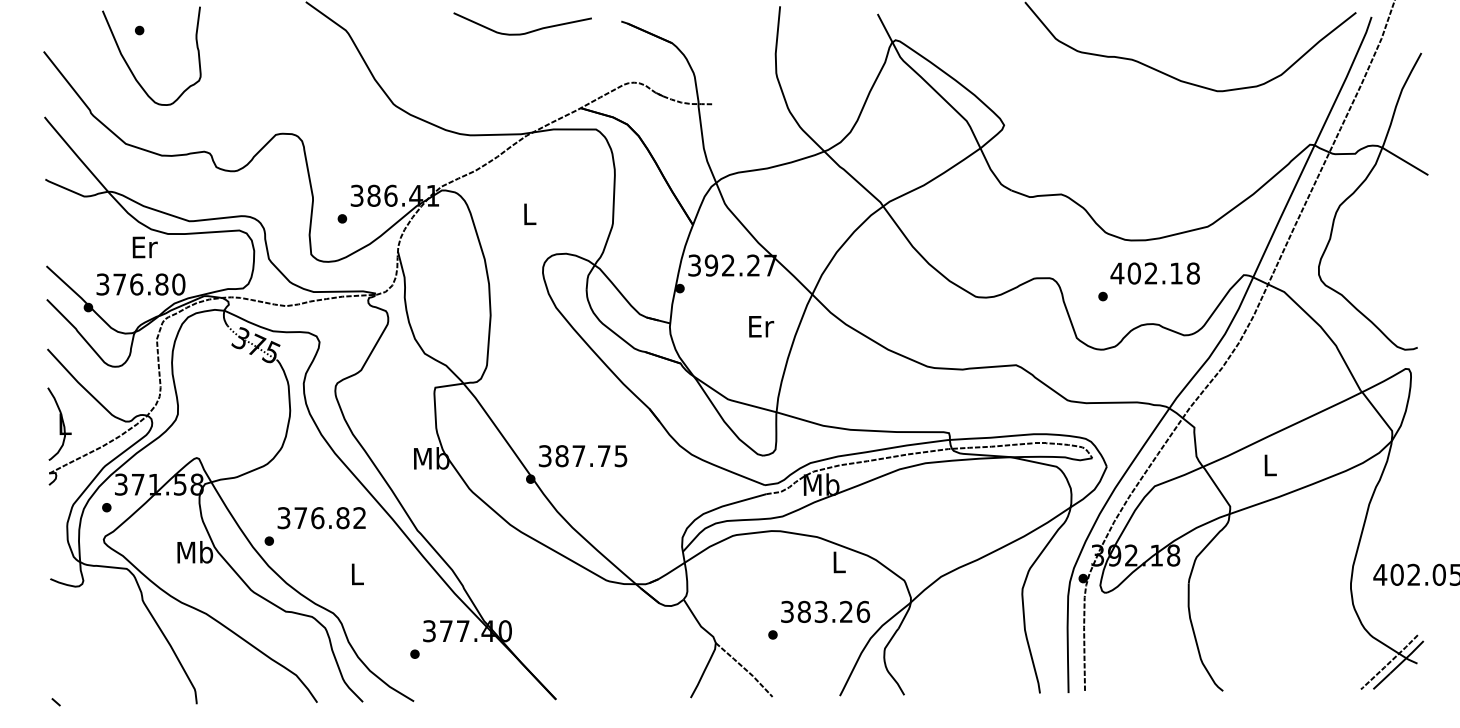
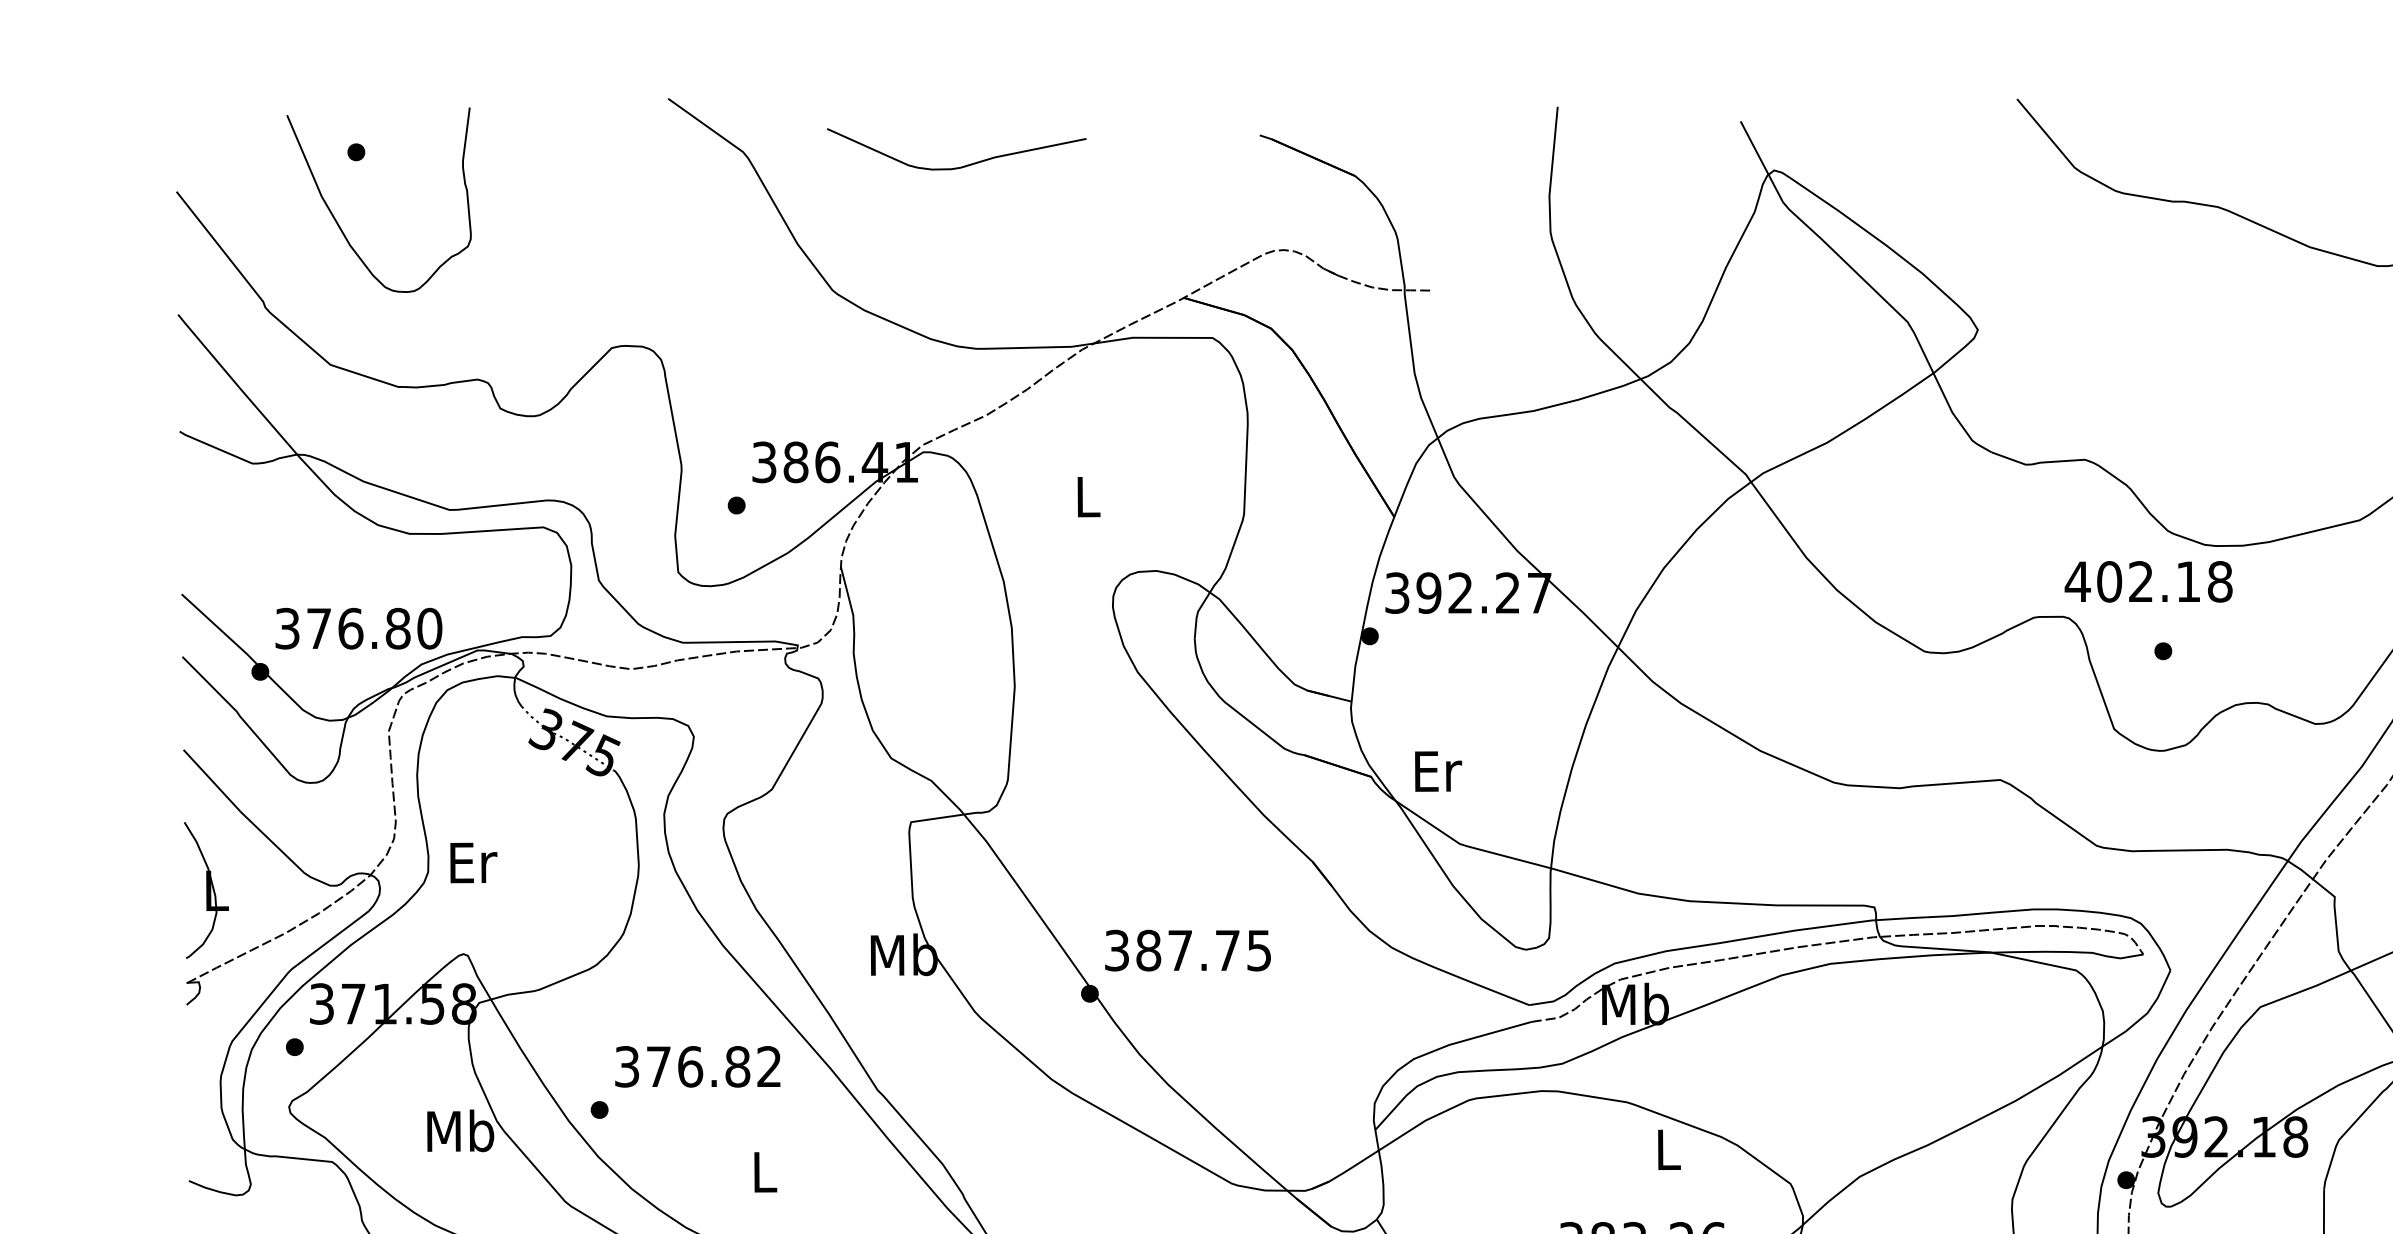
curve: (524, 32) -> (960, 165), moved
text: (144, 247) -> (472, 863), moved
text: (1154, 273) -> (2147, 581), moved
text: (761, 326) -> (1438, 771), moved

